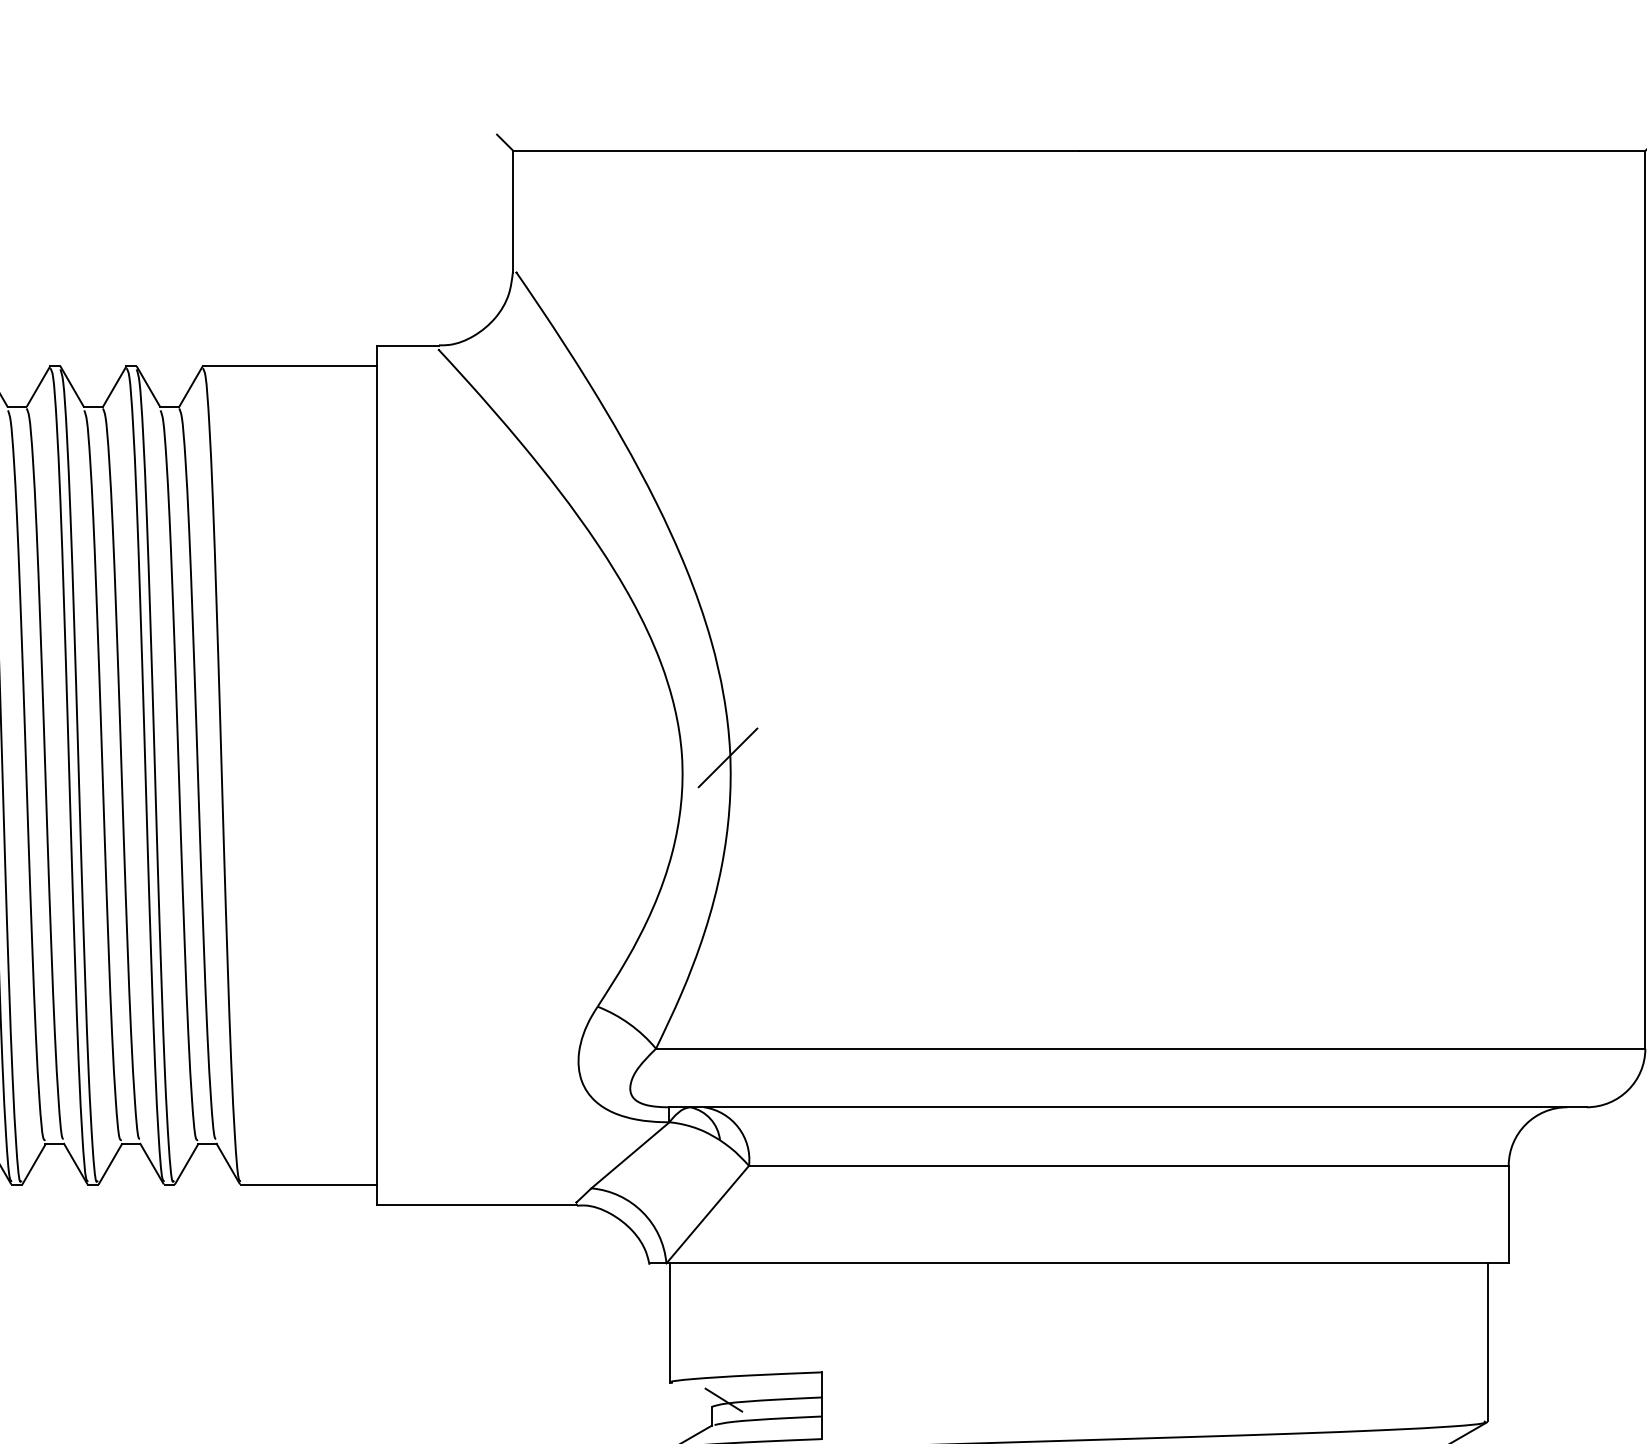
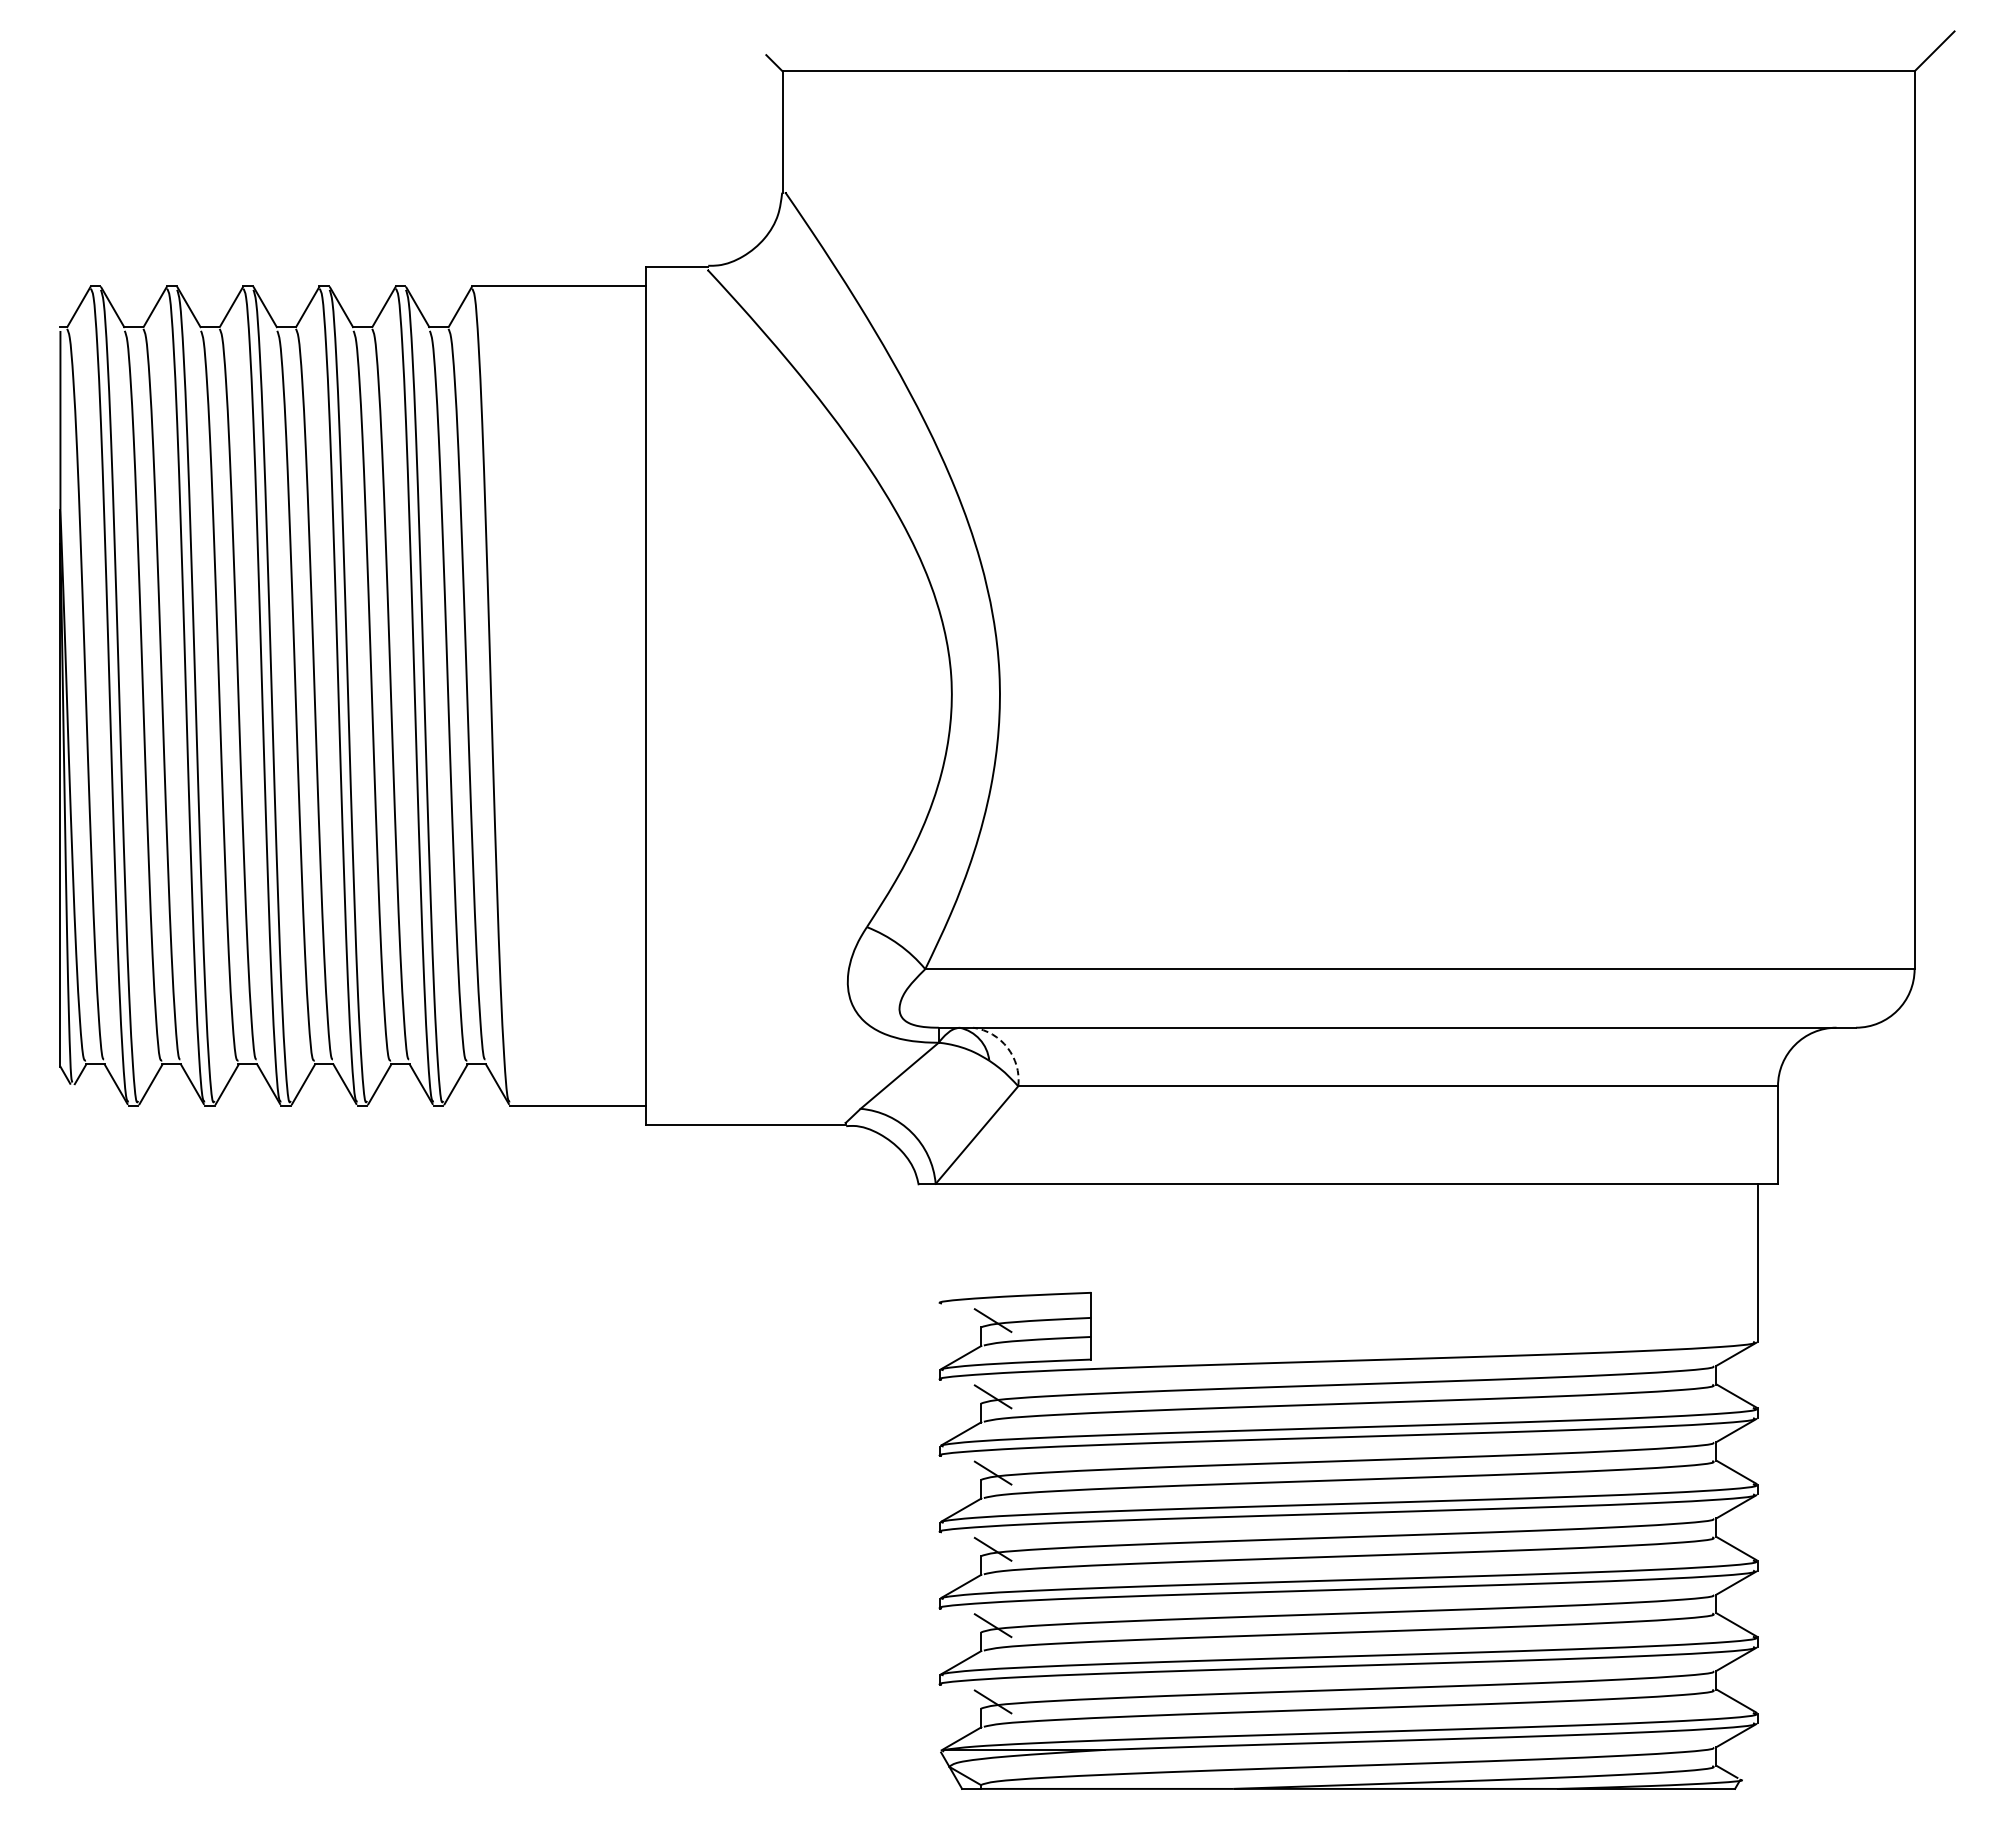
line: (728, 758) -> (997, 678), removed
arc: (738, 1127) -> (1007, 1047), solid -> dashed
line: (670, 1323) -> (939, 1243), removed

